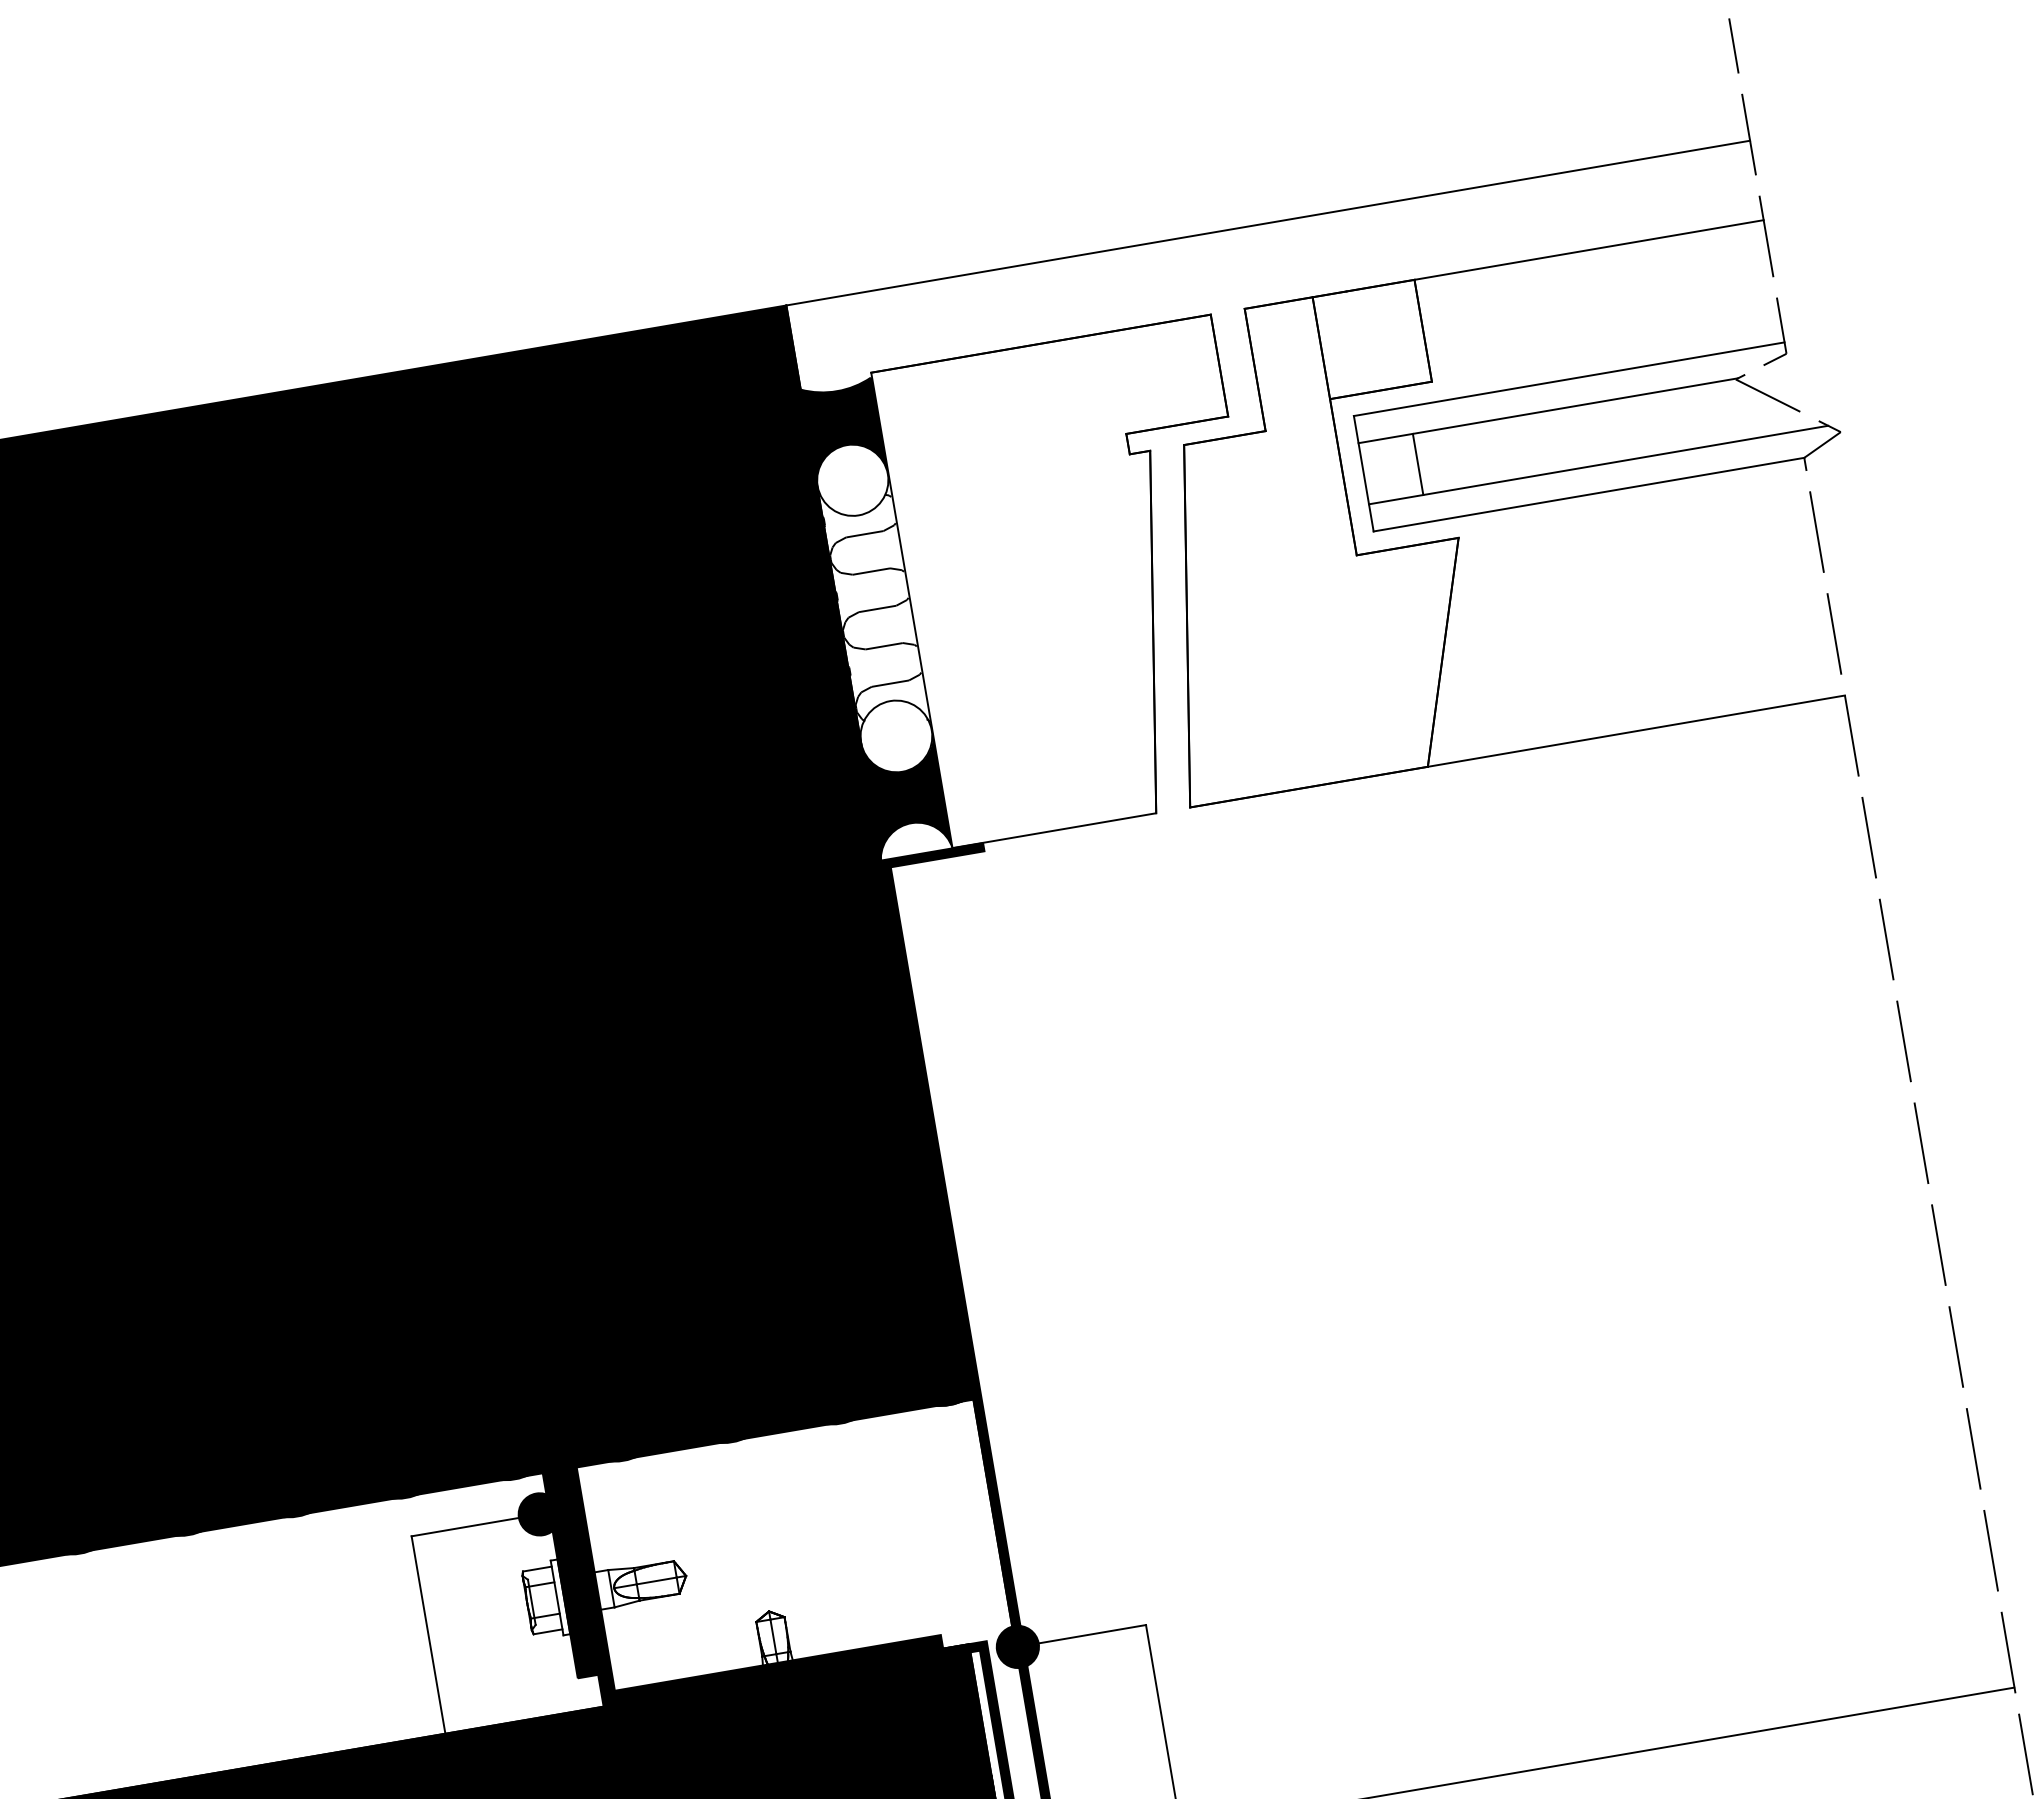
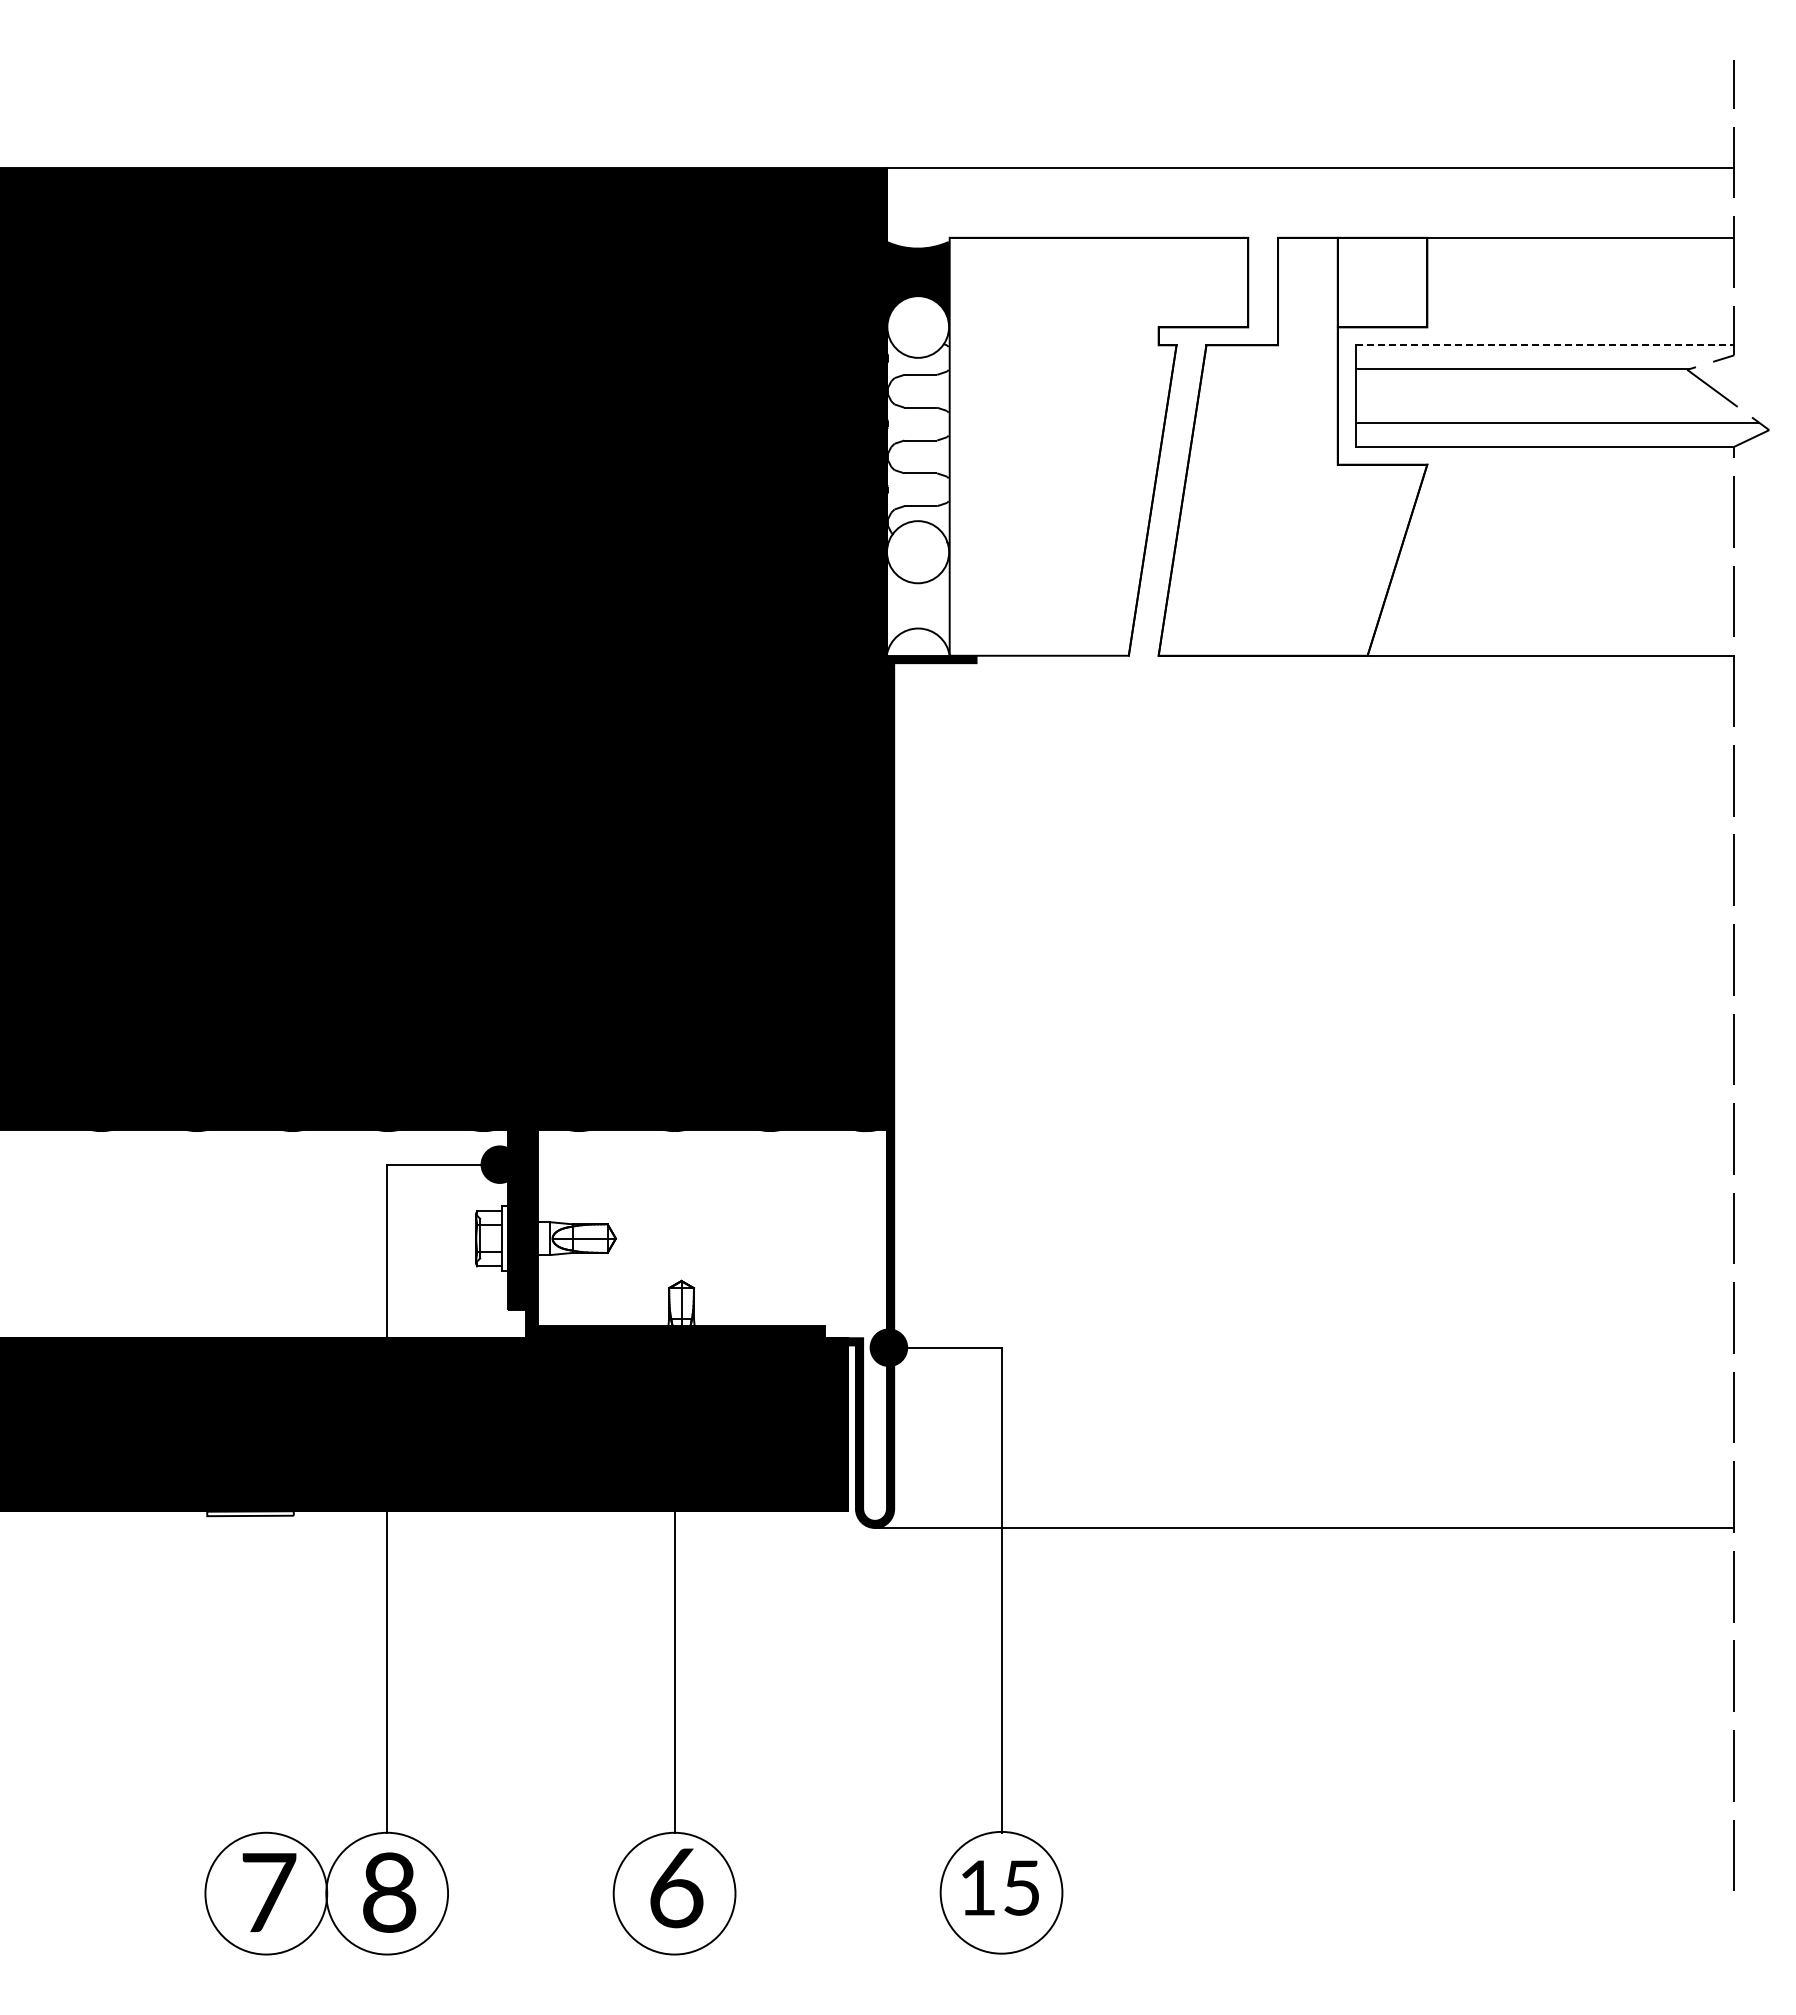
line: (1569, 379) -> (1545, 345), solid -> dashed
line: (1418, 463) -> (1403, 395), removed
fill: (906, 793) -> (918, 602), removed

